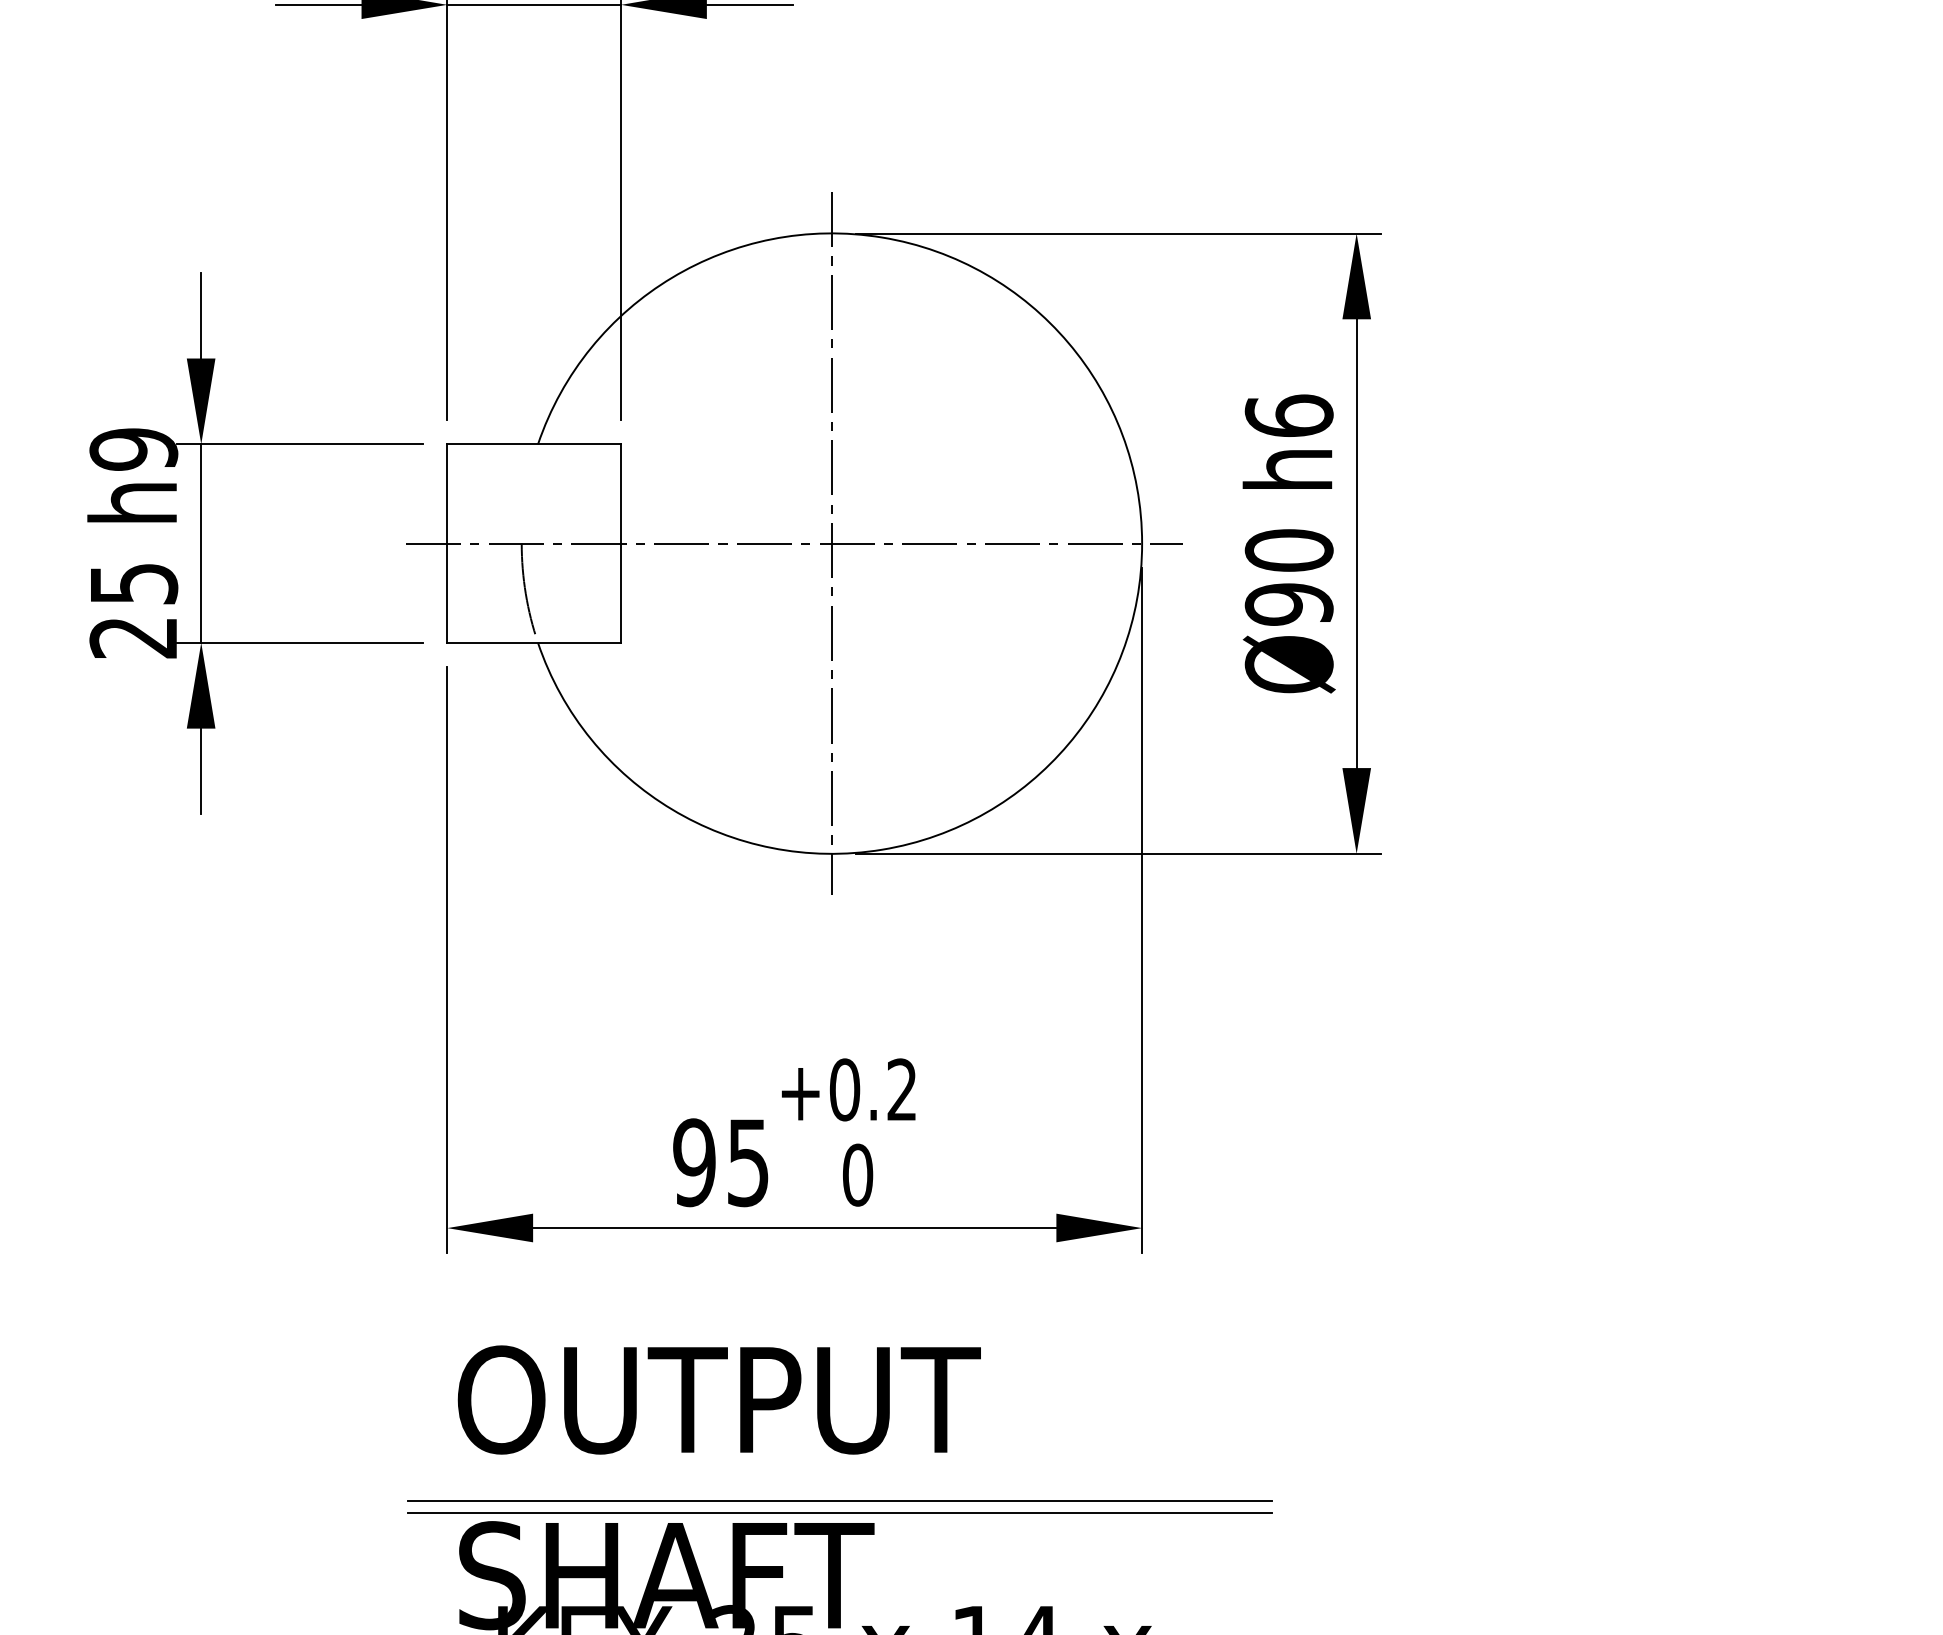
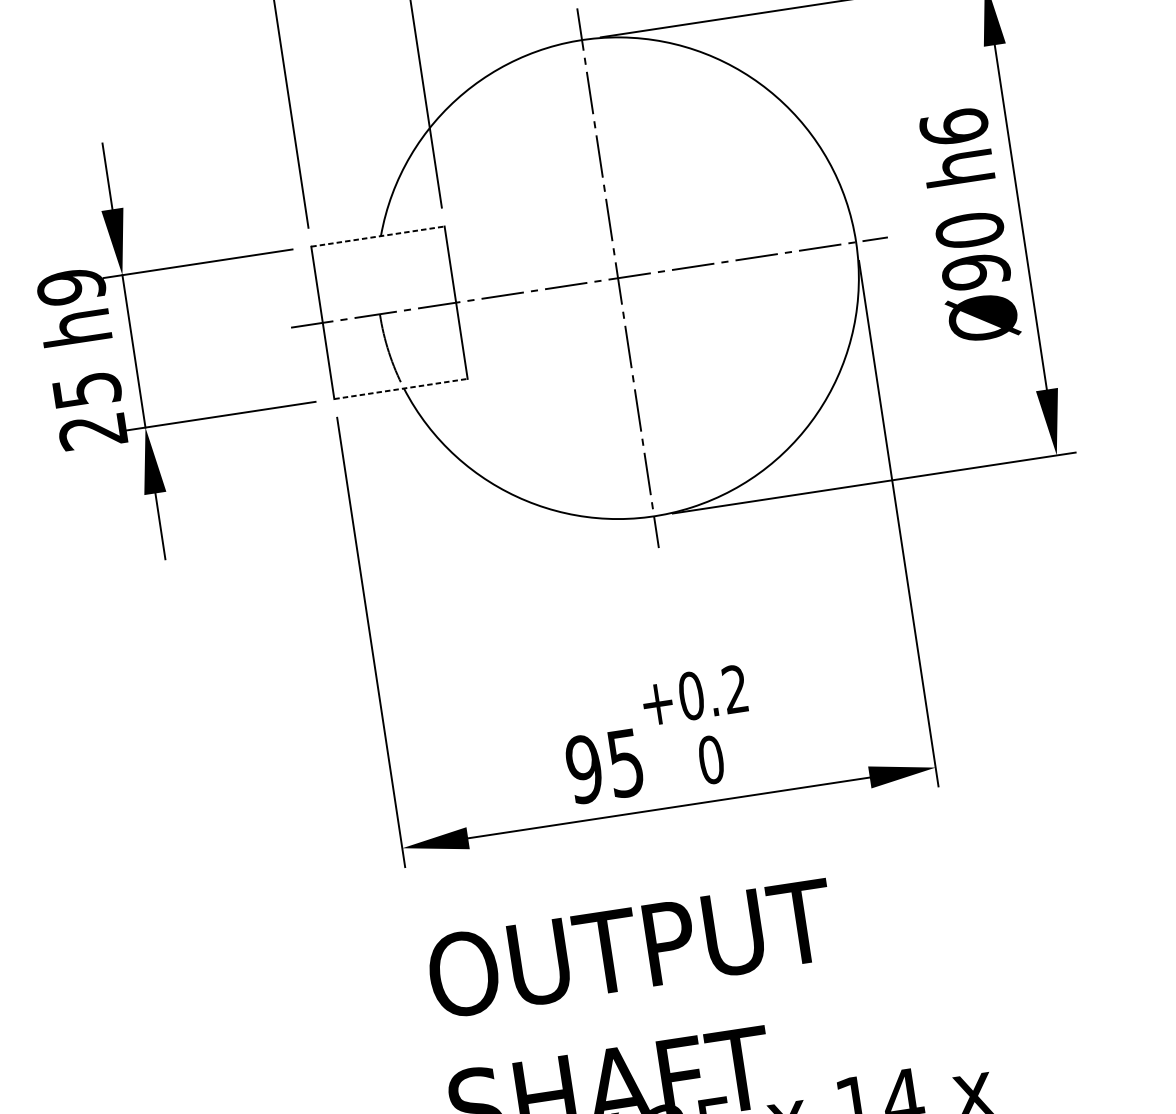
line: (534, 444) -> (378, 236), solid -> dashed
line: (534, 642) -> (401, 388), solid -> dashed
line: (839, 1501) -> (735, 1012), removed
line: (839, 1512) -> (736, 1021), removed

